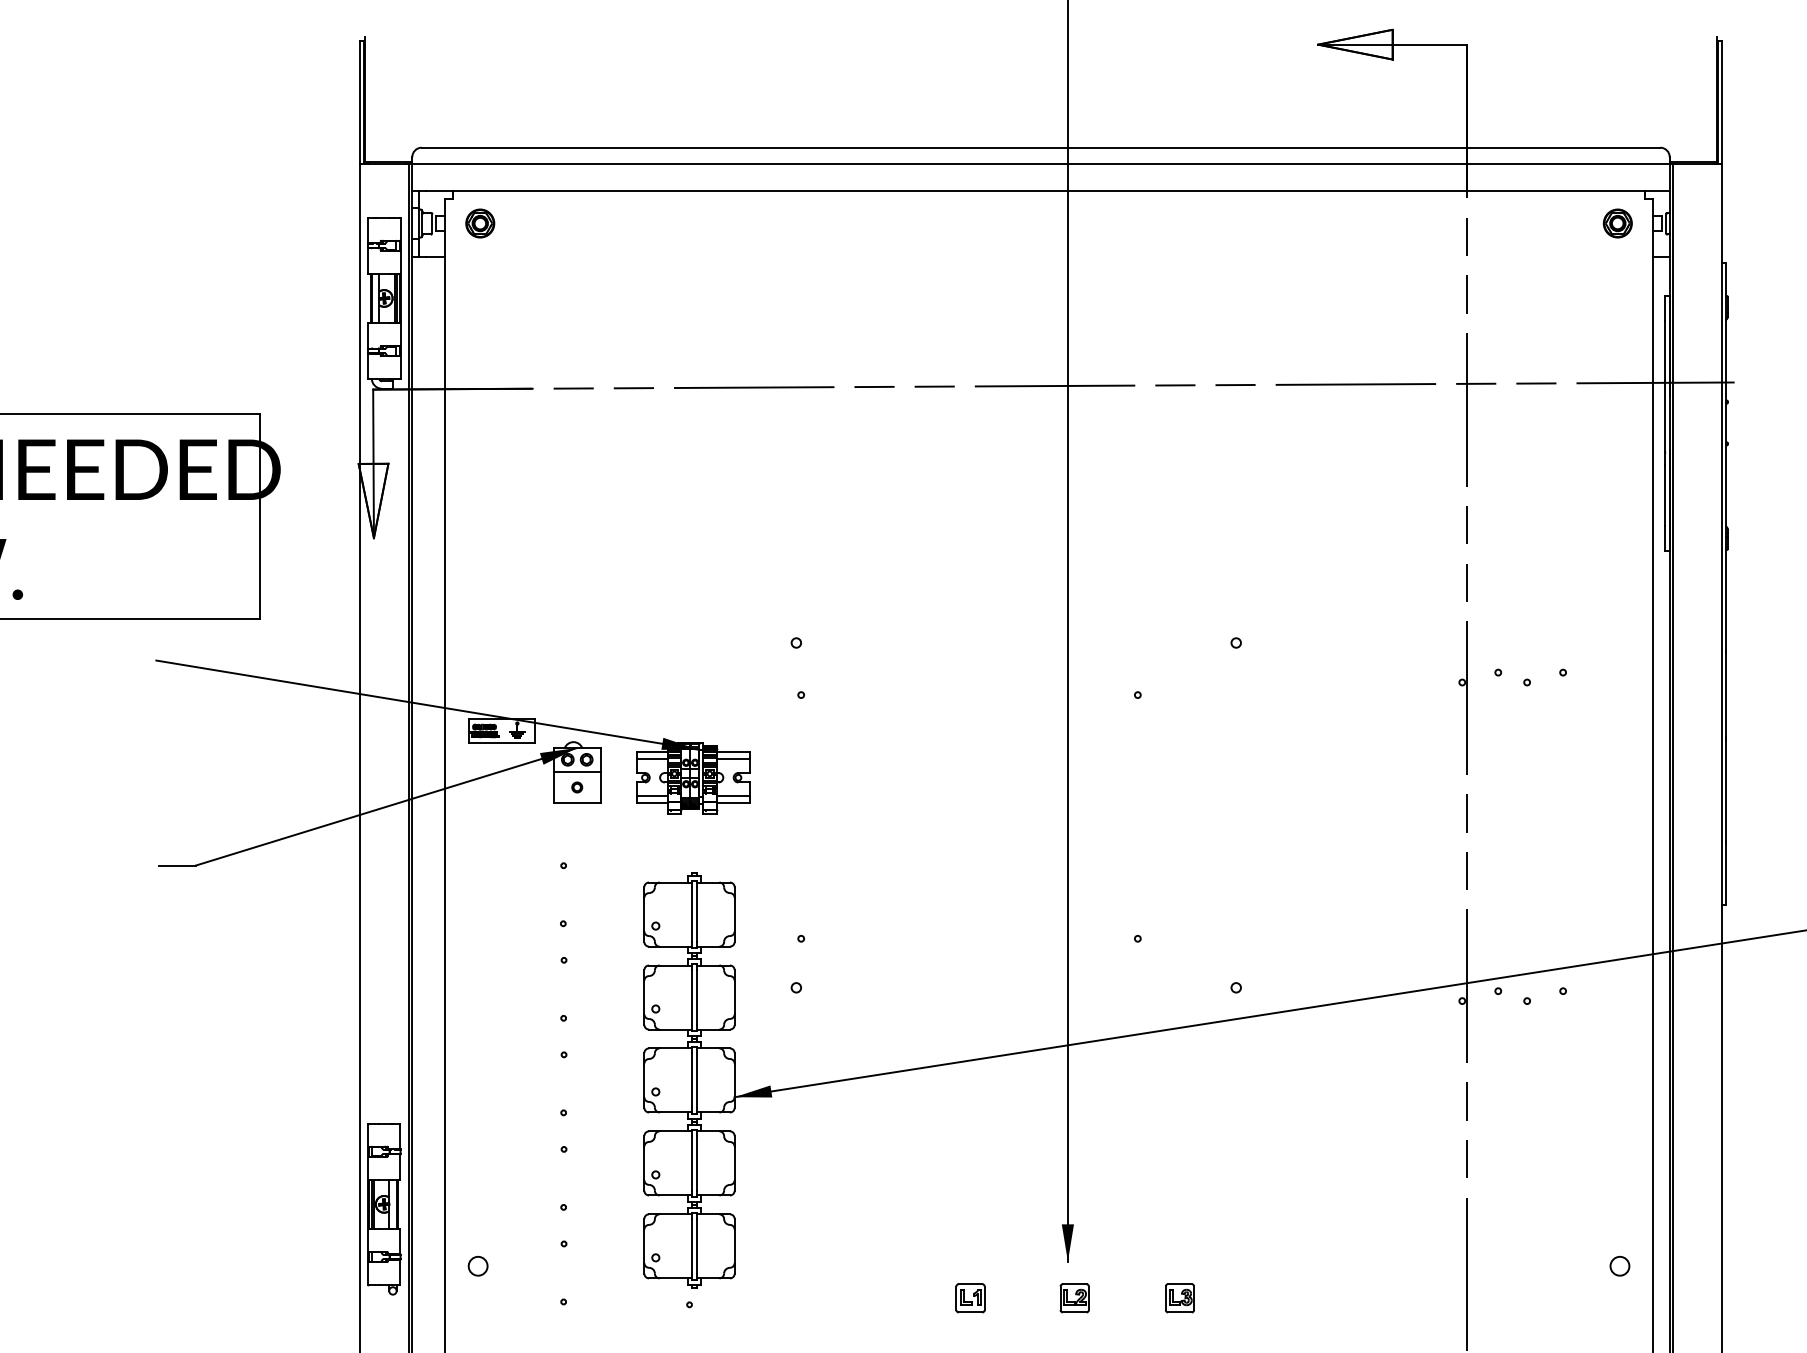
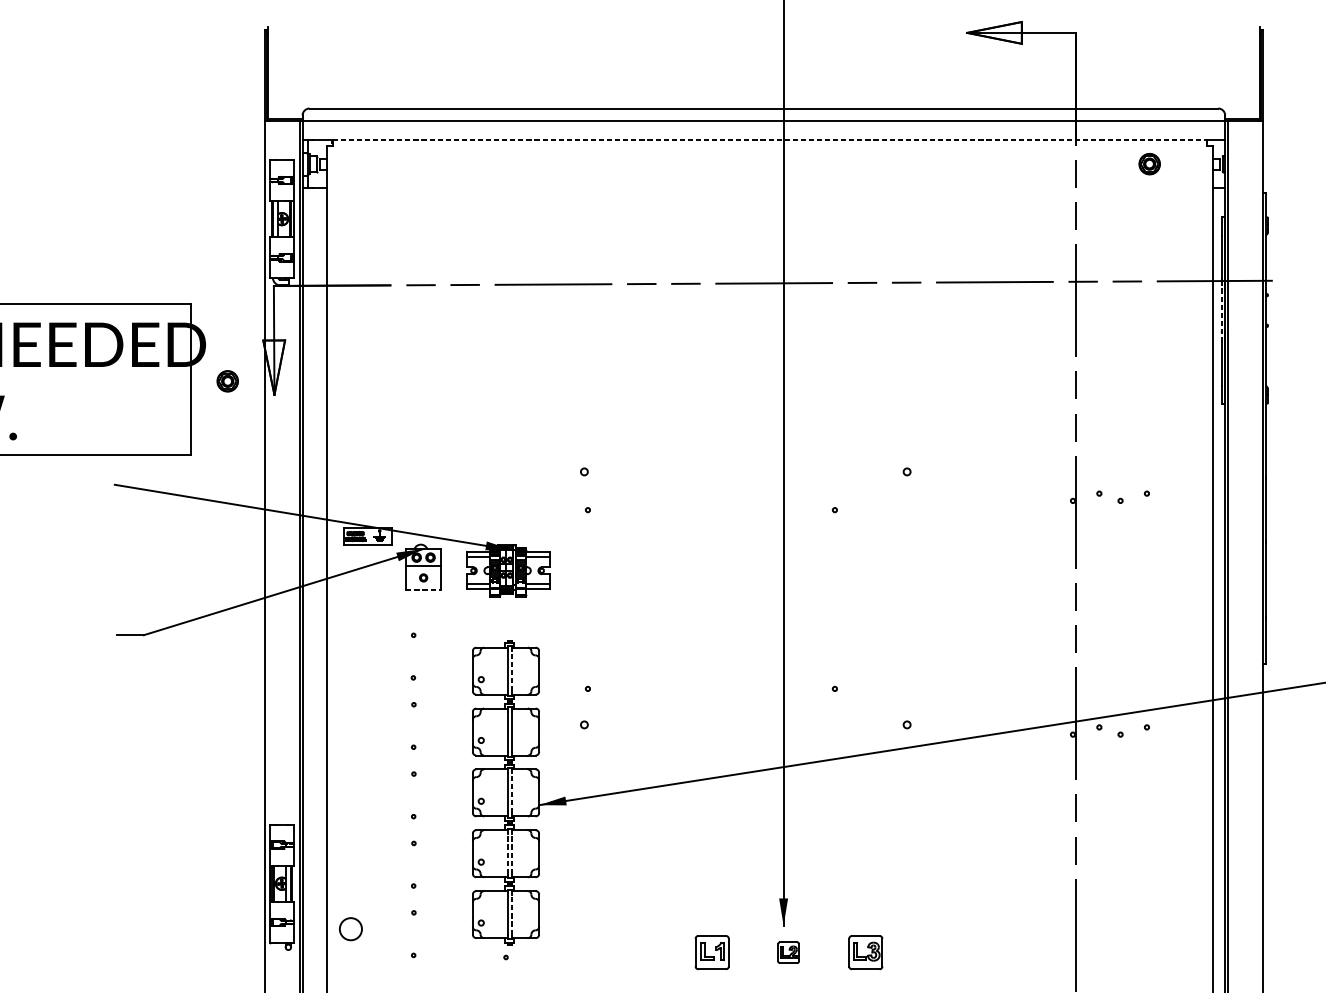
line: (1049, 190) -> (770, 139), solid -> dashed
part: (480, 223) -> (227, 381), moved
part: (1617, 223) -> (1149, 164), moved
line: (1665, 423) -> (1222, 310), solid -> dashed
line: (577, 803) -> (423, 589), solid -> dashed
line: (697, 914) -> (511, 671), solid -> dashed
line: (697, 1079) -> (511, 792), solid -> dashed
line: (691, 1162) -> (507, 853), solid -> dashed
line: (697, 1162) -> (511, 853), solid -> dashed
line: (697, 1245) -> (511, 913), solid -> dashed
circle: (477, 1265) -> (350, 928), size x1.6
circle: (1619, 1266) -> (1188, 929), removed
part: (970, 1298) -> (712, 952), size x1.6
part: (1179, 1298) -> (865, 952), size x1.6

